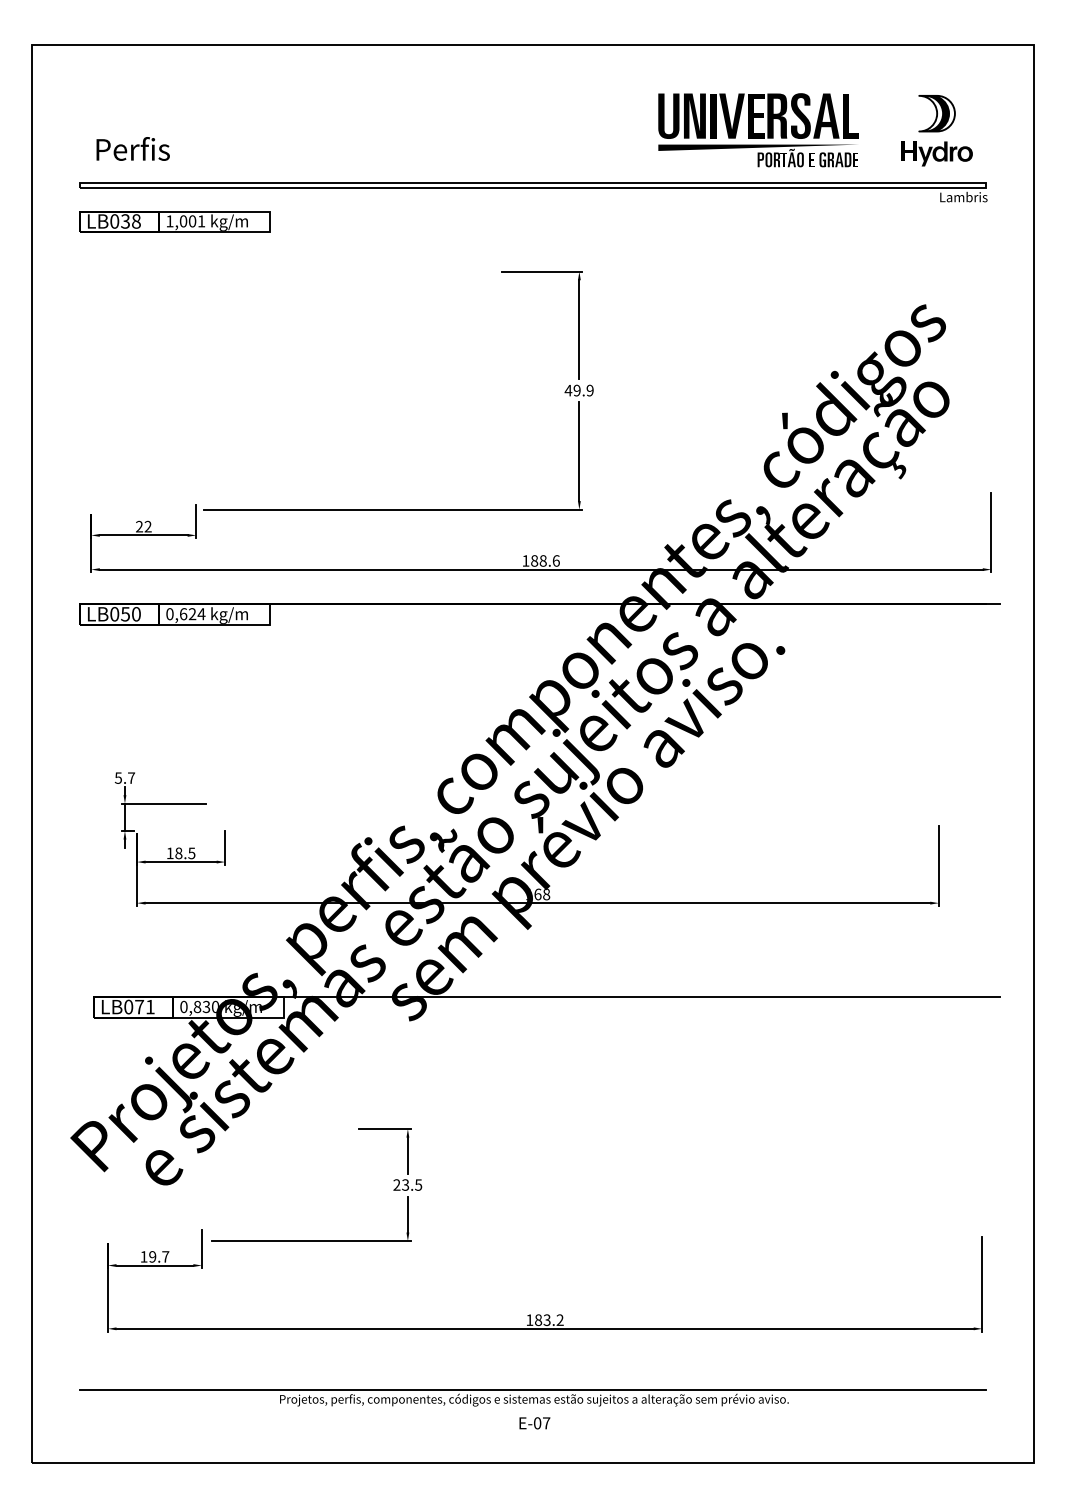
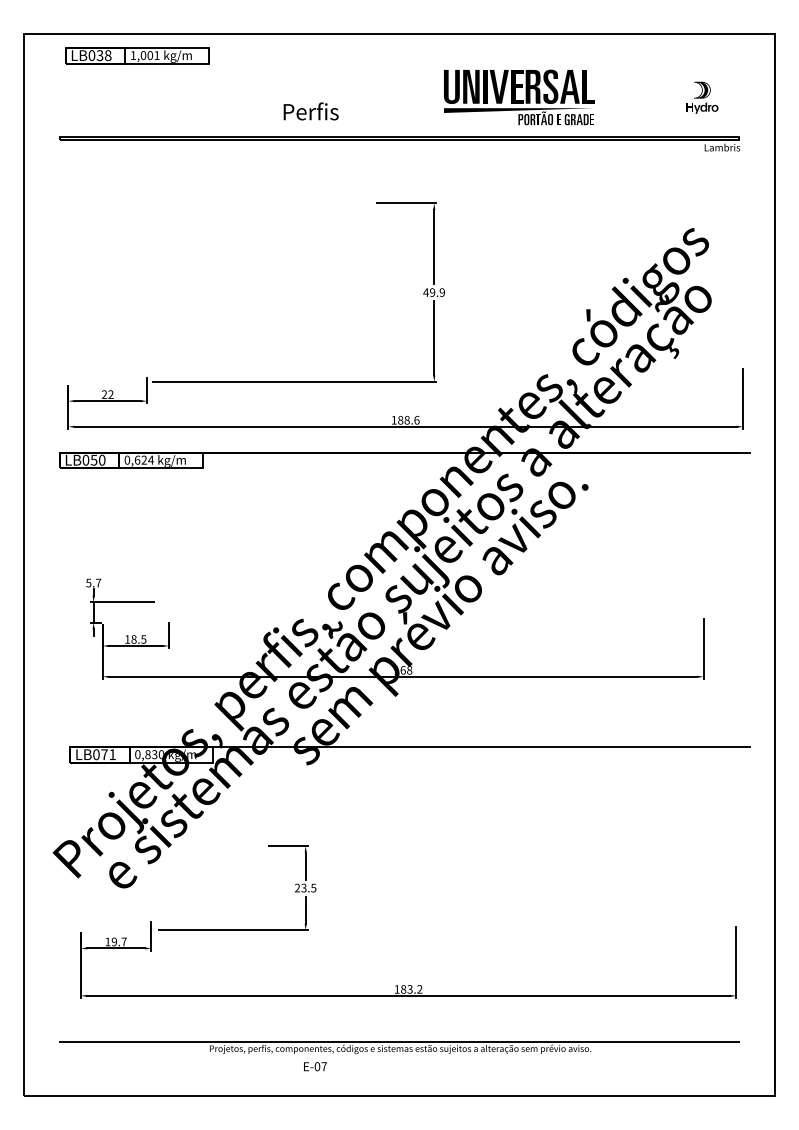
part: (758, 130) -> (519, 97), moved
part: (936, 130) -> (701, 97), size x0.6
text: (132, 148) -> (310, 111), moved
part: (174, 221) -> (136, 55), moved
text: (534, 1423) -> (315, 1066), moved

